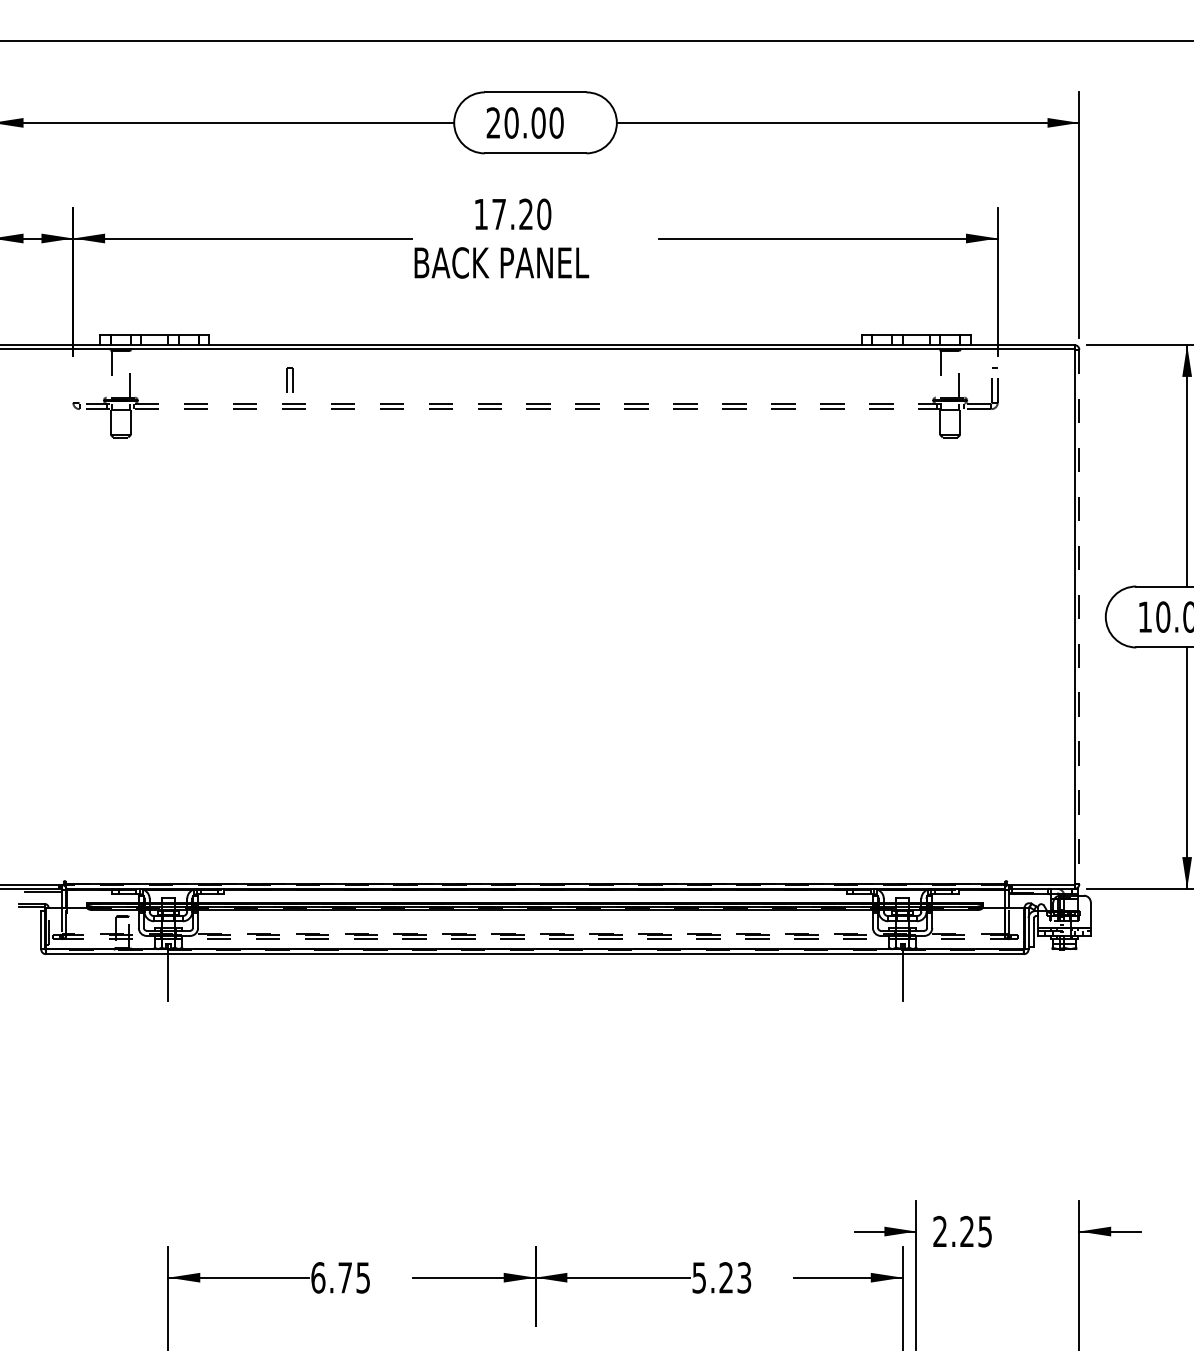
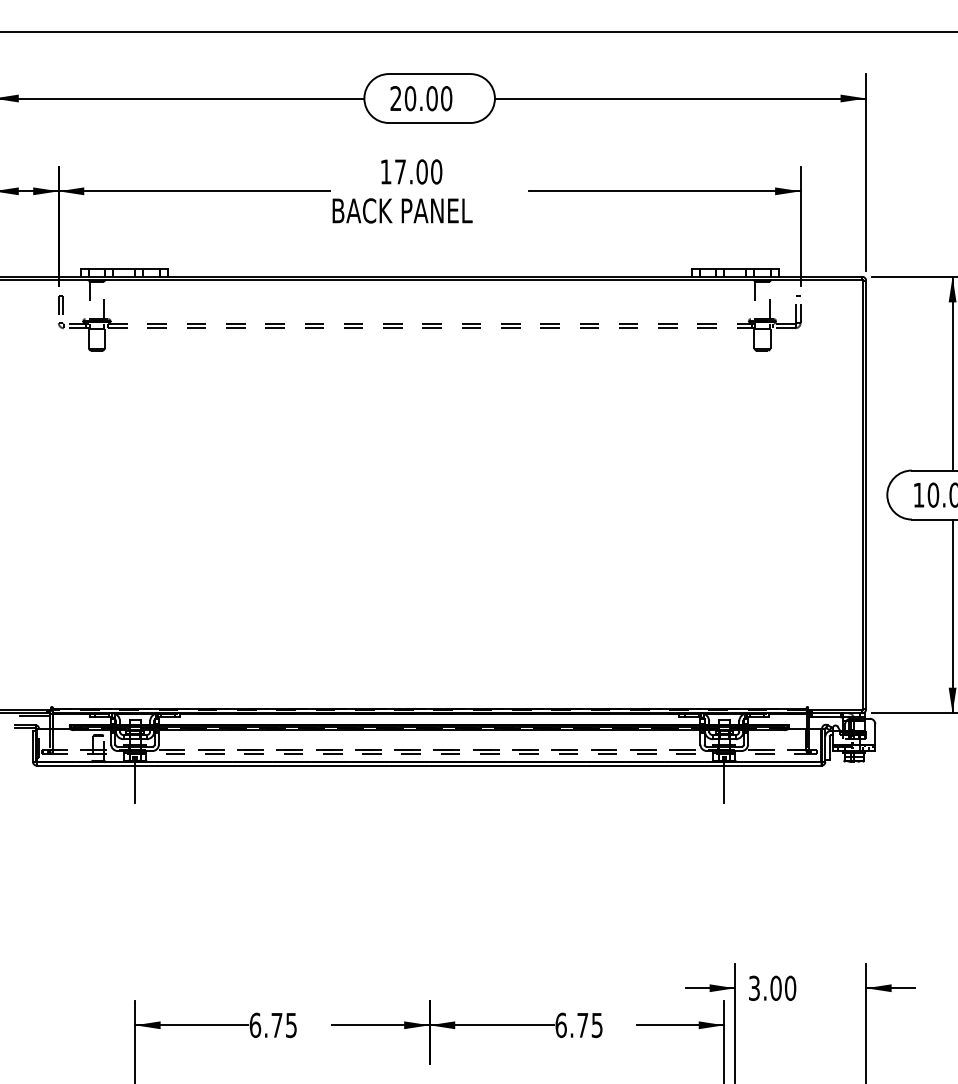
text: (526, 214) -> (422, 172), 17.20 -> 17.00
part: (289, 379) -> (60, 304), moved
line: (1079, 617) -> (866, 495), dashed -> solid
text: (962, 1231) -> (772, 988), 2.25 -> 3.00
text: (721, 1277) -> (578, 1025), 5.23 -> 6.75

